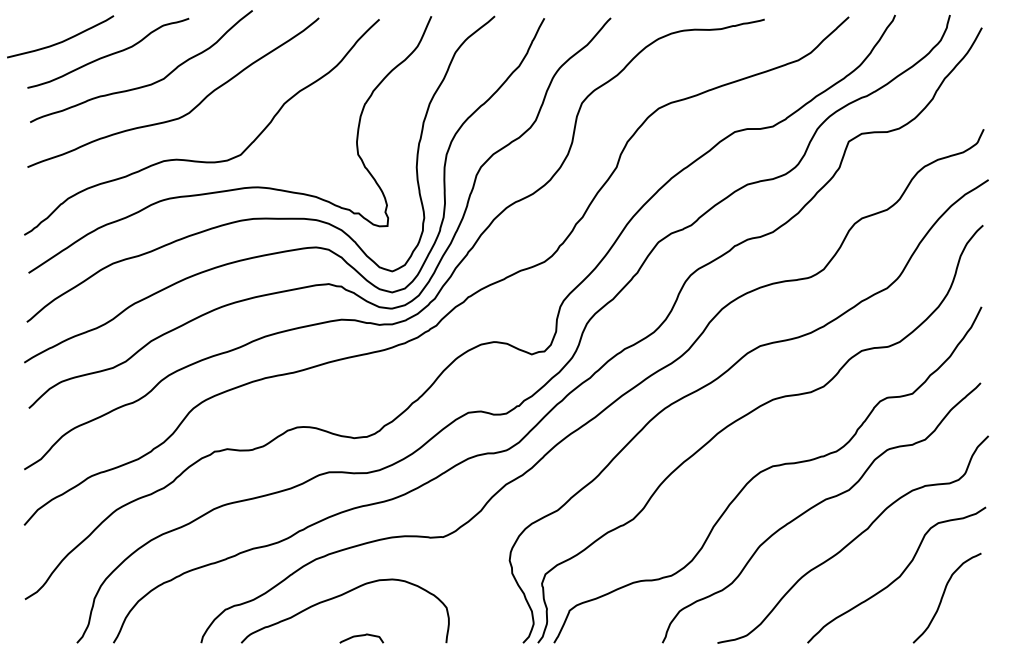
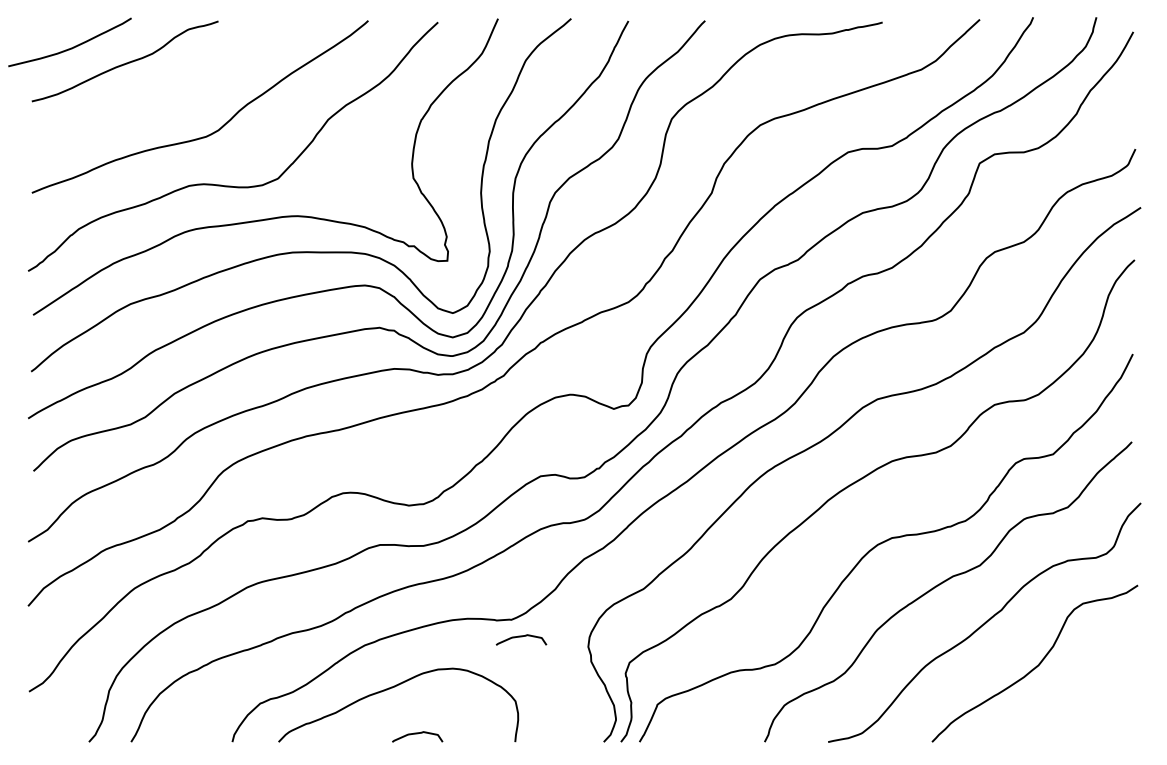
curve: (147, 84) -> (170, 97), removed
curve: (451, 552) -> (521, 637), added
curve: (943, 597) -> (1088, 689), removed

